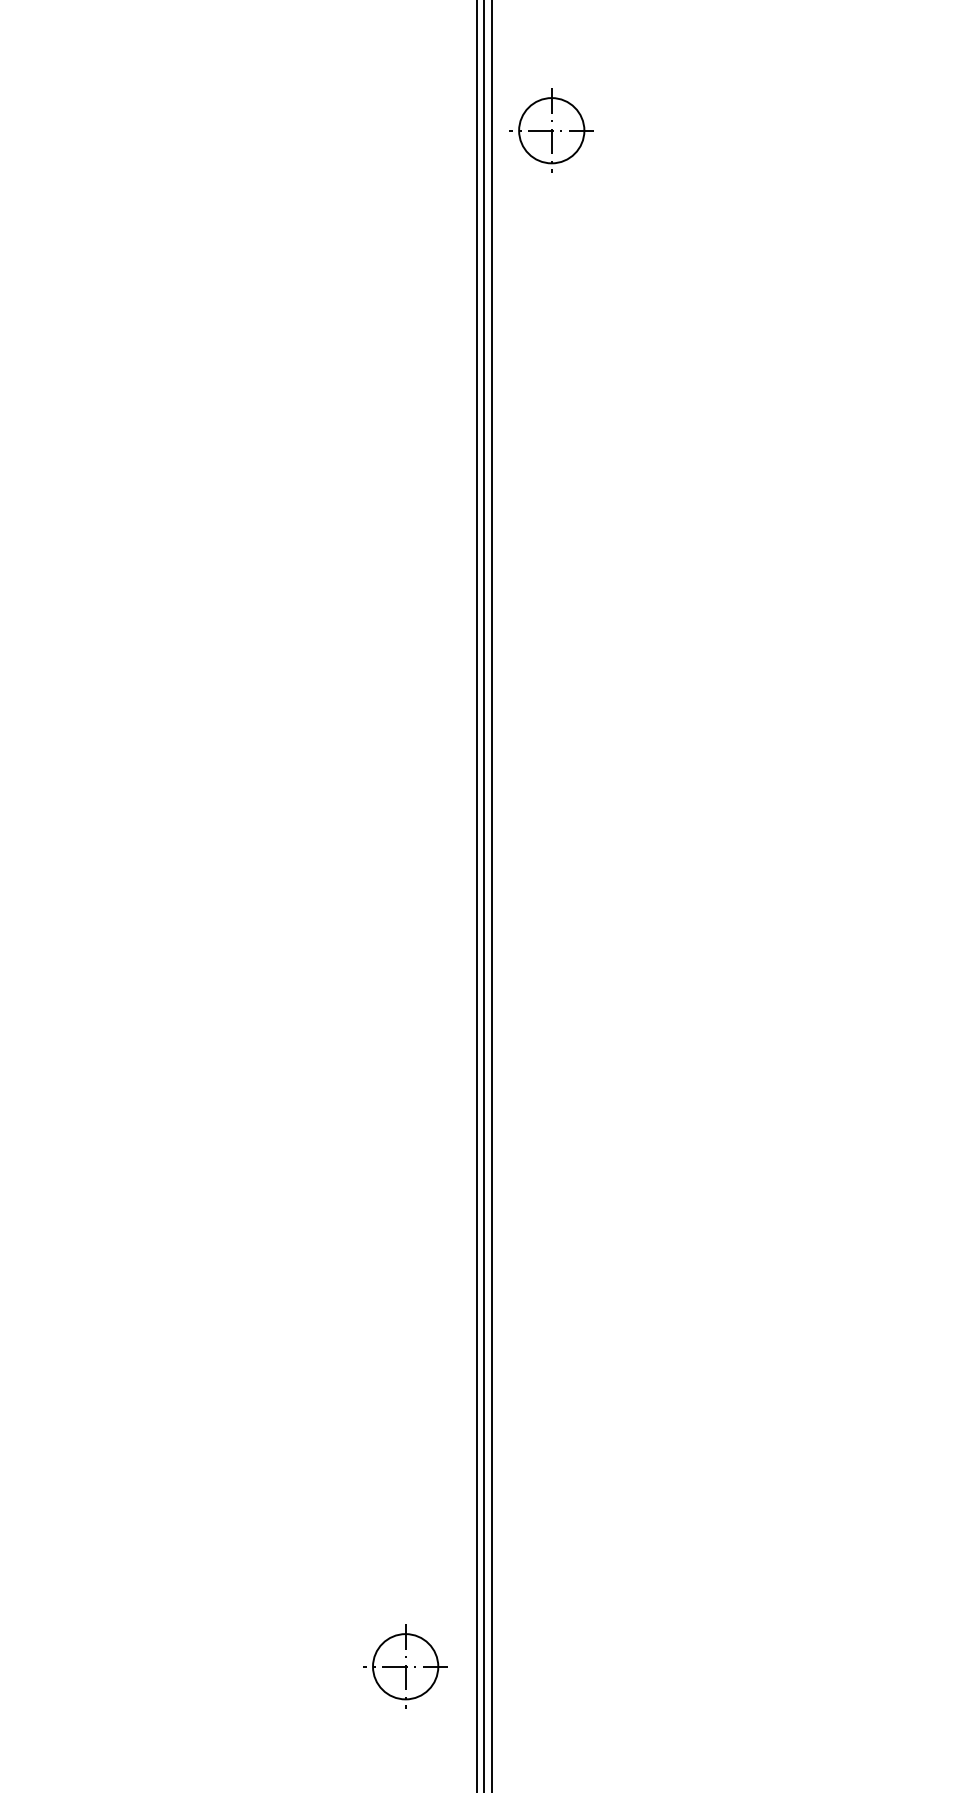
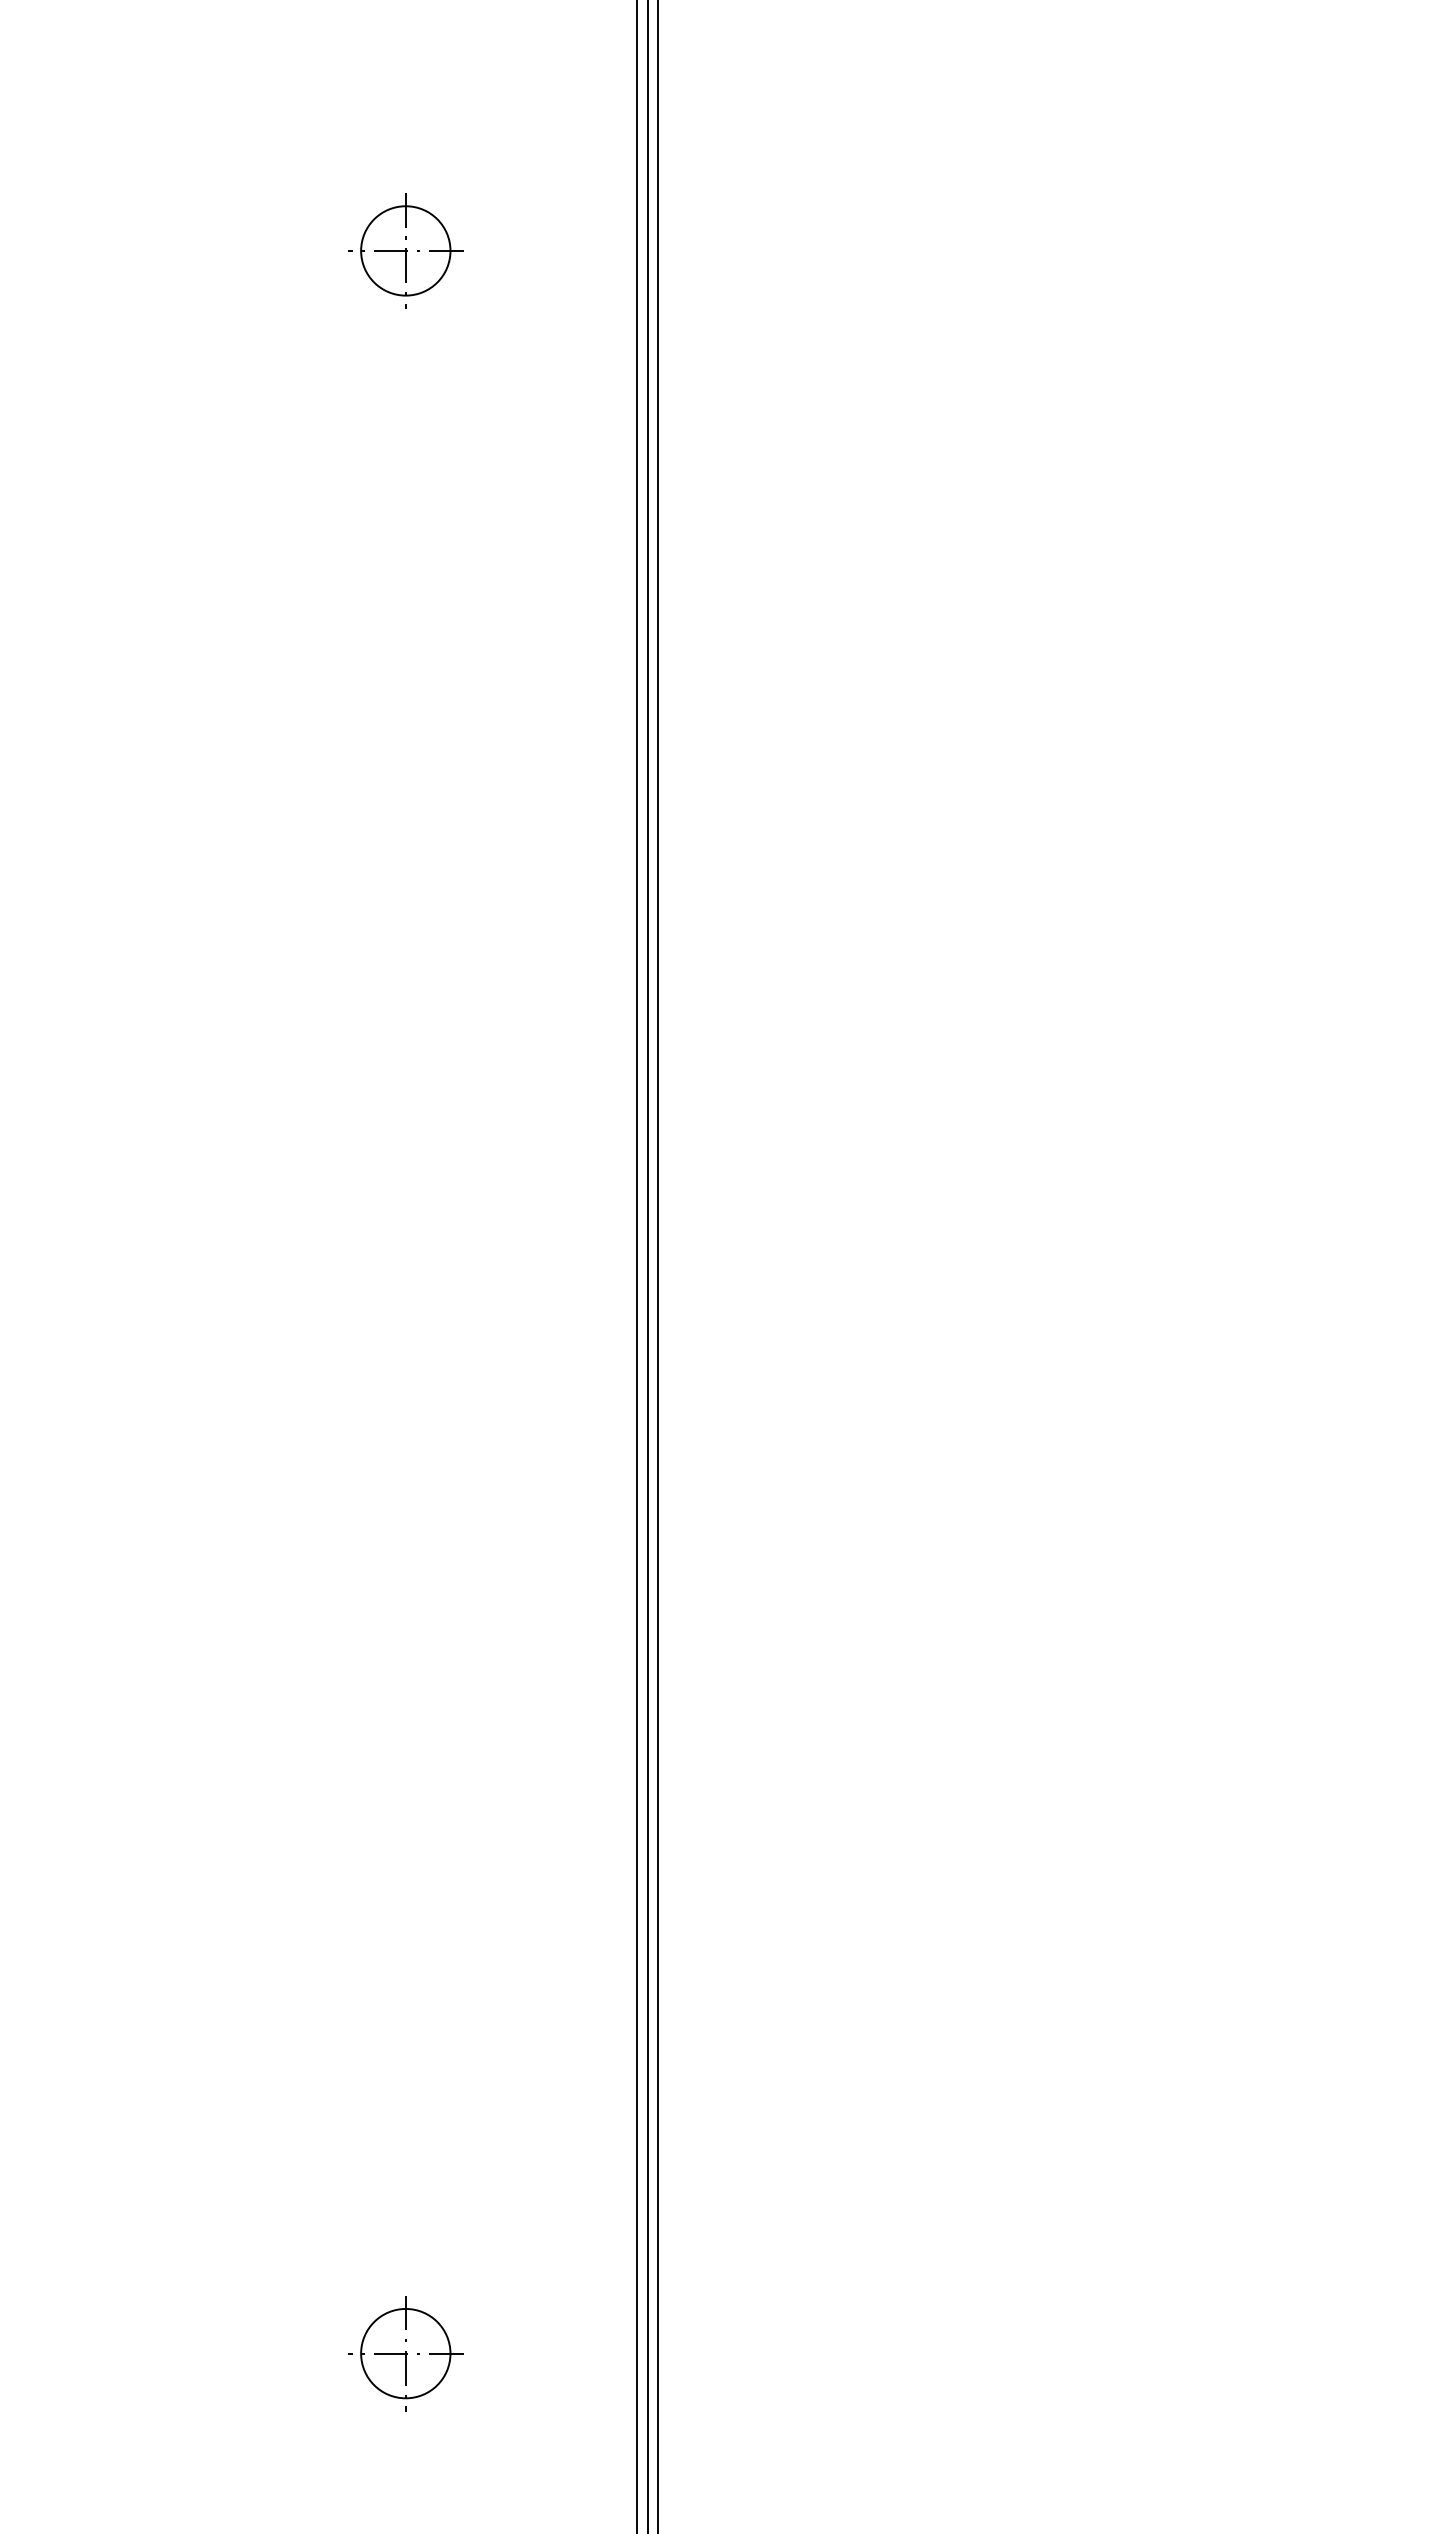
part: (551, 130) -> (405, 250), moved
part: (405, 1666) -> (405, 2353), moved

